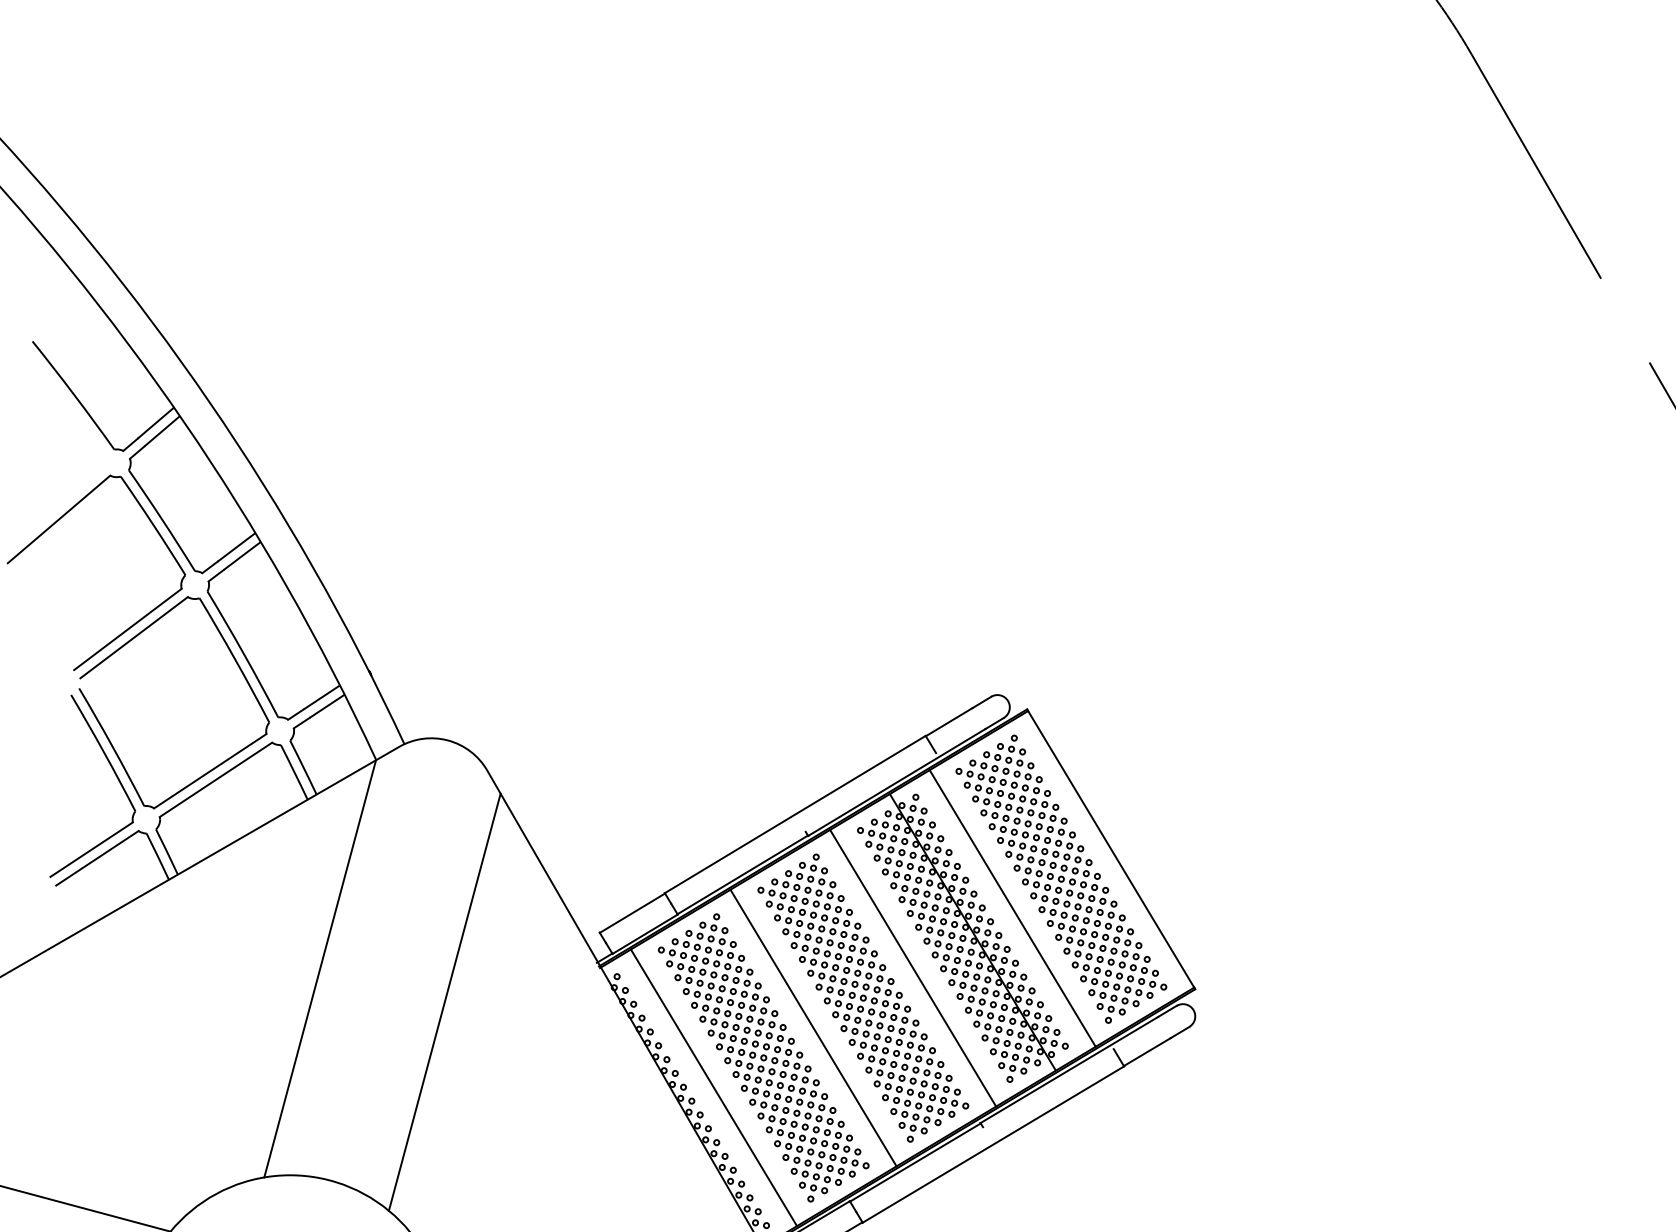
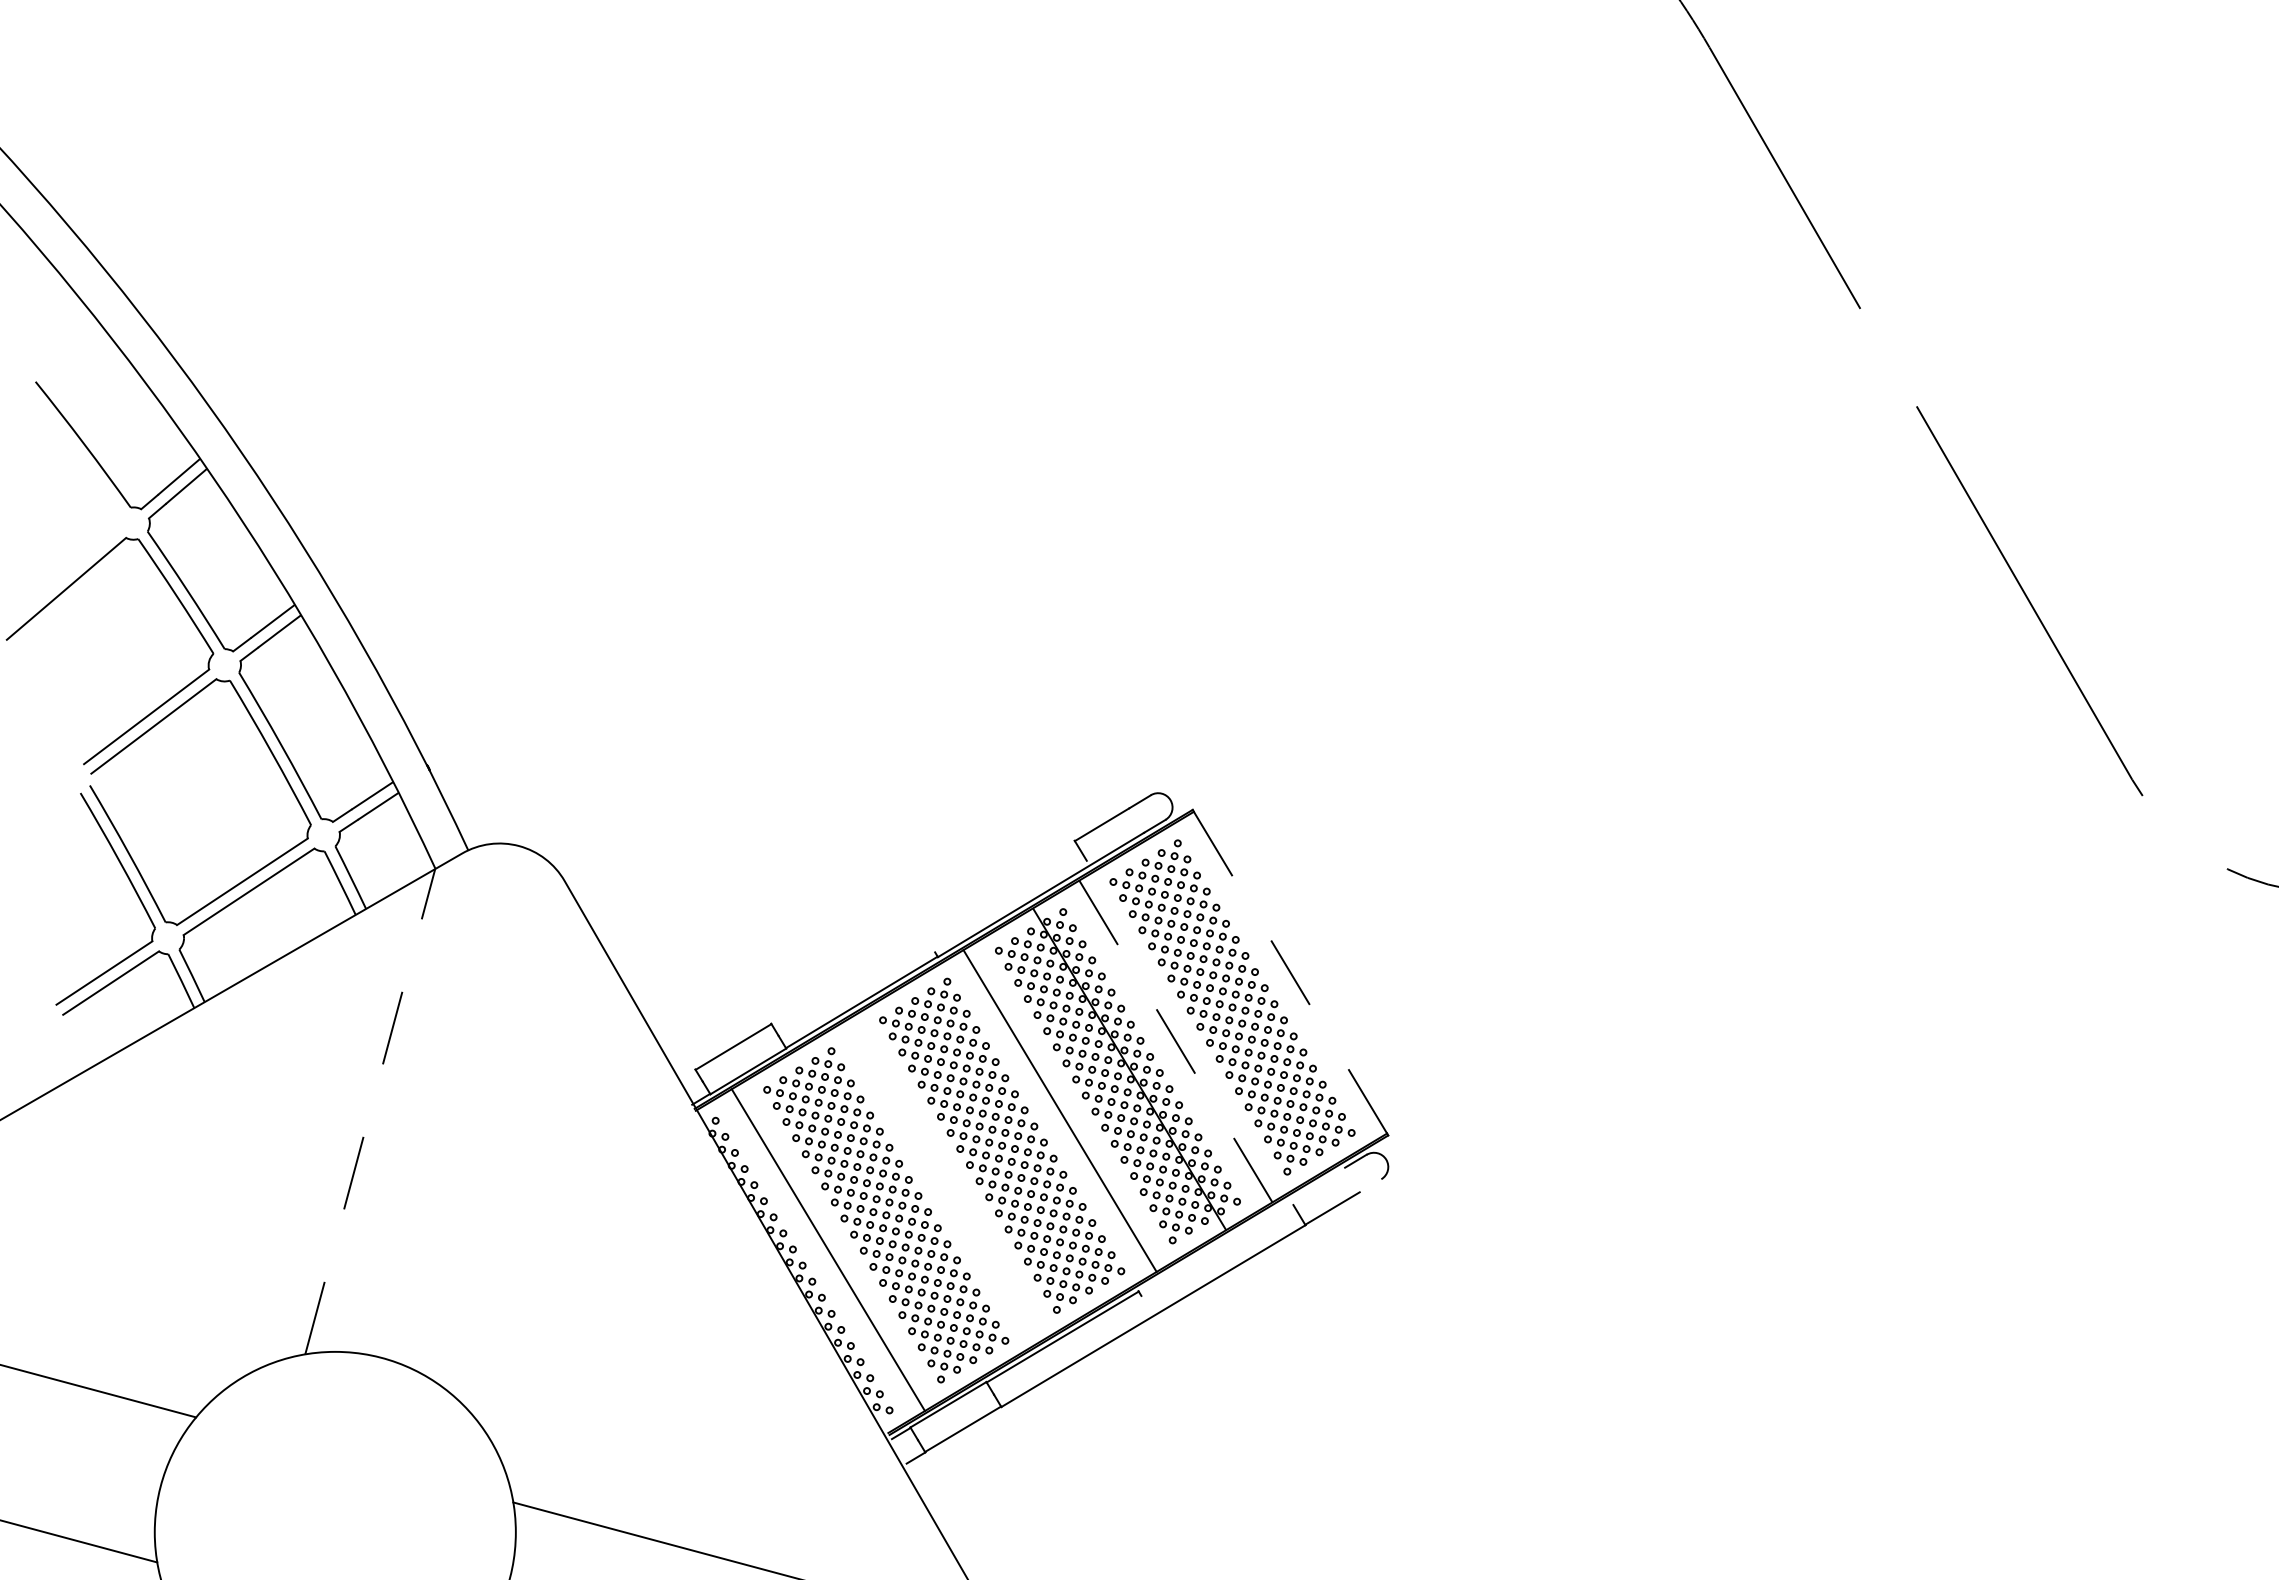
line: (794, 813) -> (922, 931), removed
line: (1111, 849) -> (1290, 972), solid -> dashed
line: (1012, 908) -> (1175, 1041), solid -> dashed
line: (320, 968) -> (370, 1111), solid -> dashed
line: (445, 1002) -> (515, 1150), removed
line: (812, 1027) -> (943, 1180), removed
line: (1179, 1032) -> (1370, 1185), removed
line: (1069, 1070) -> (1241, 1229), removed

